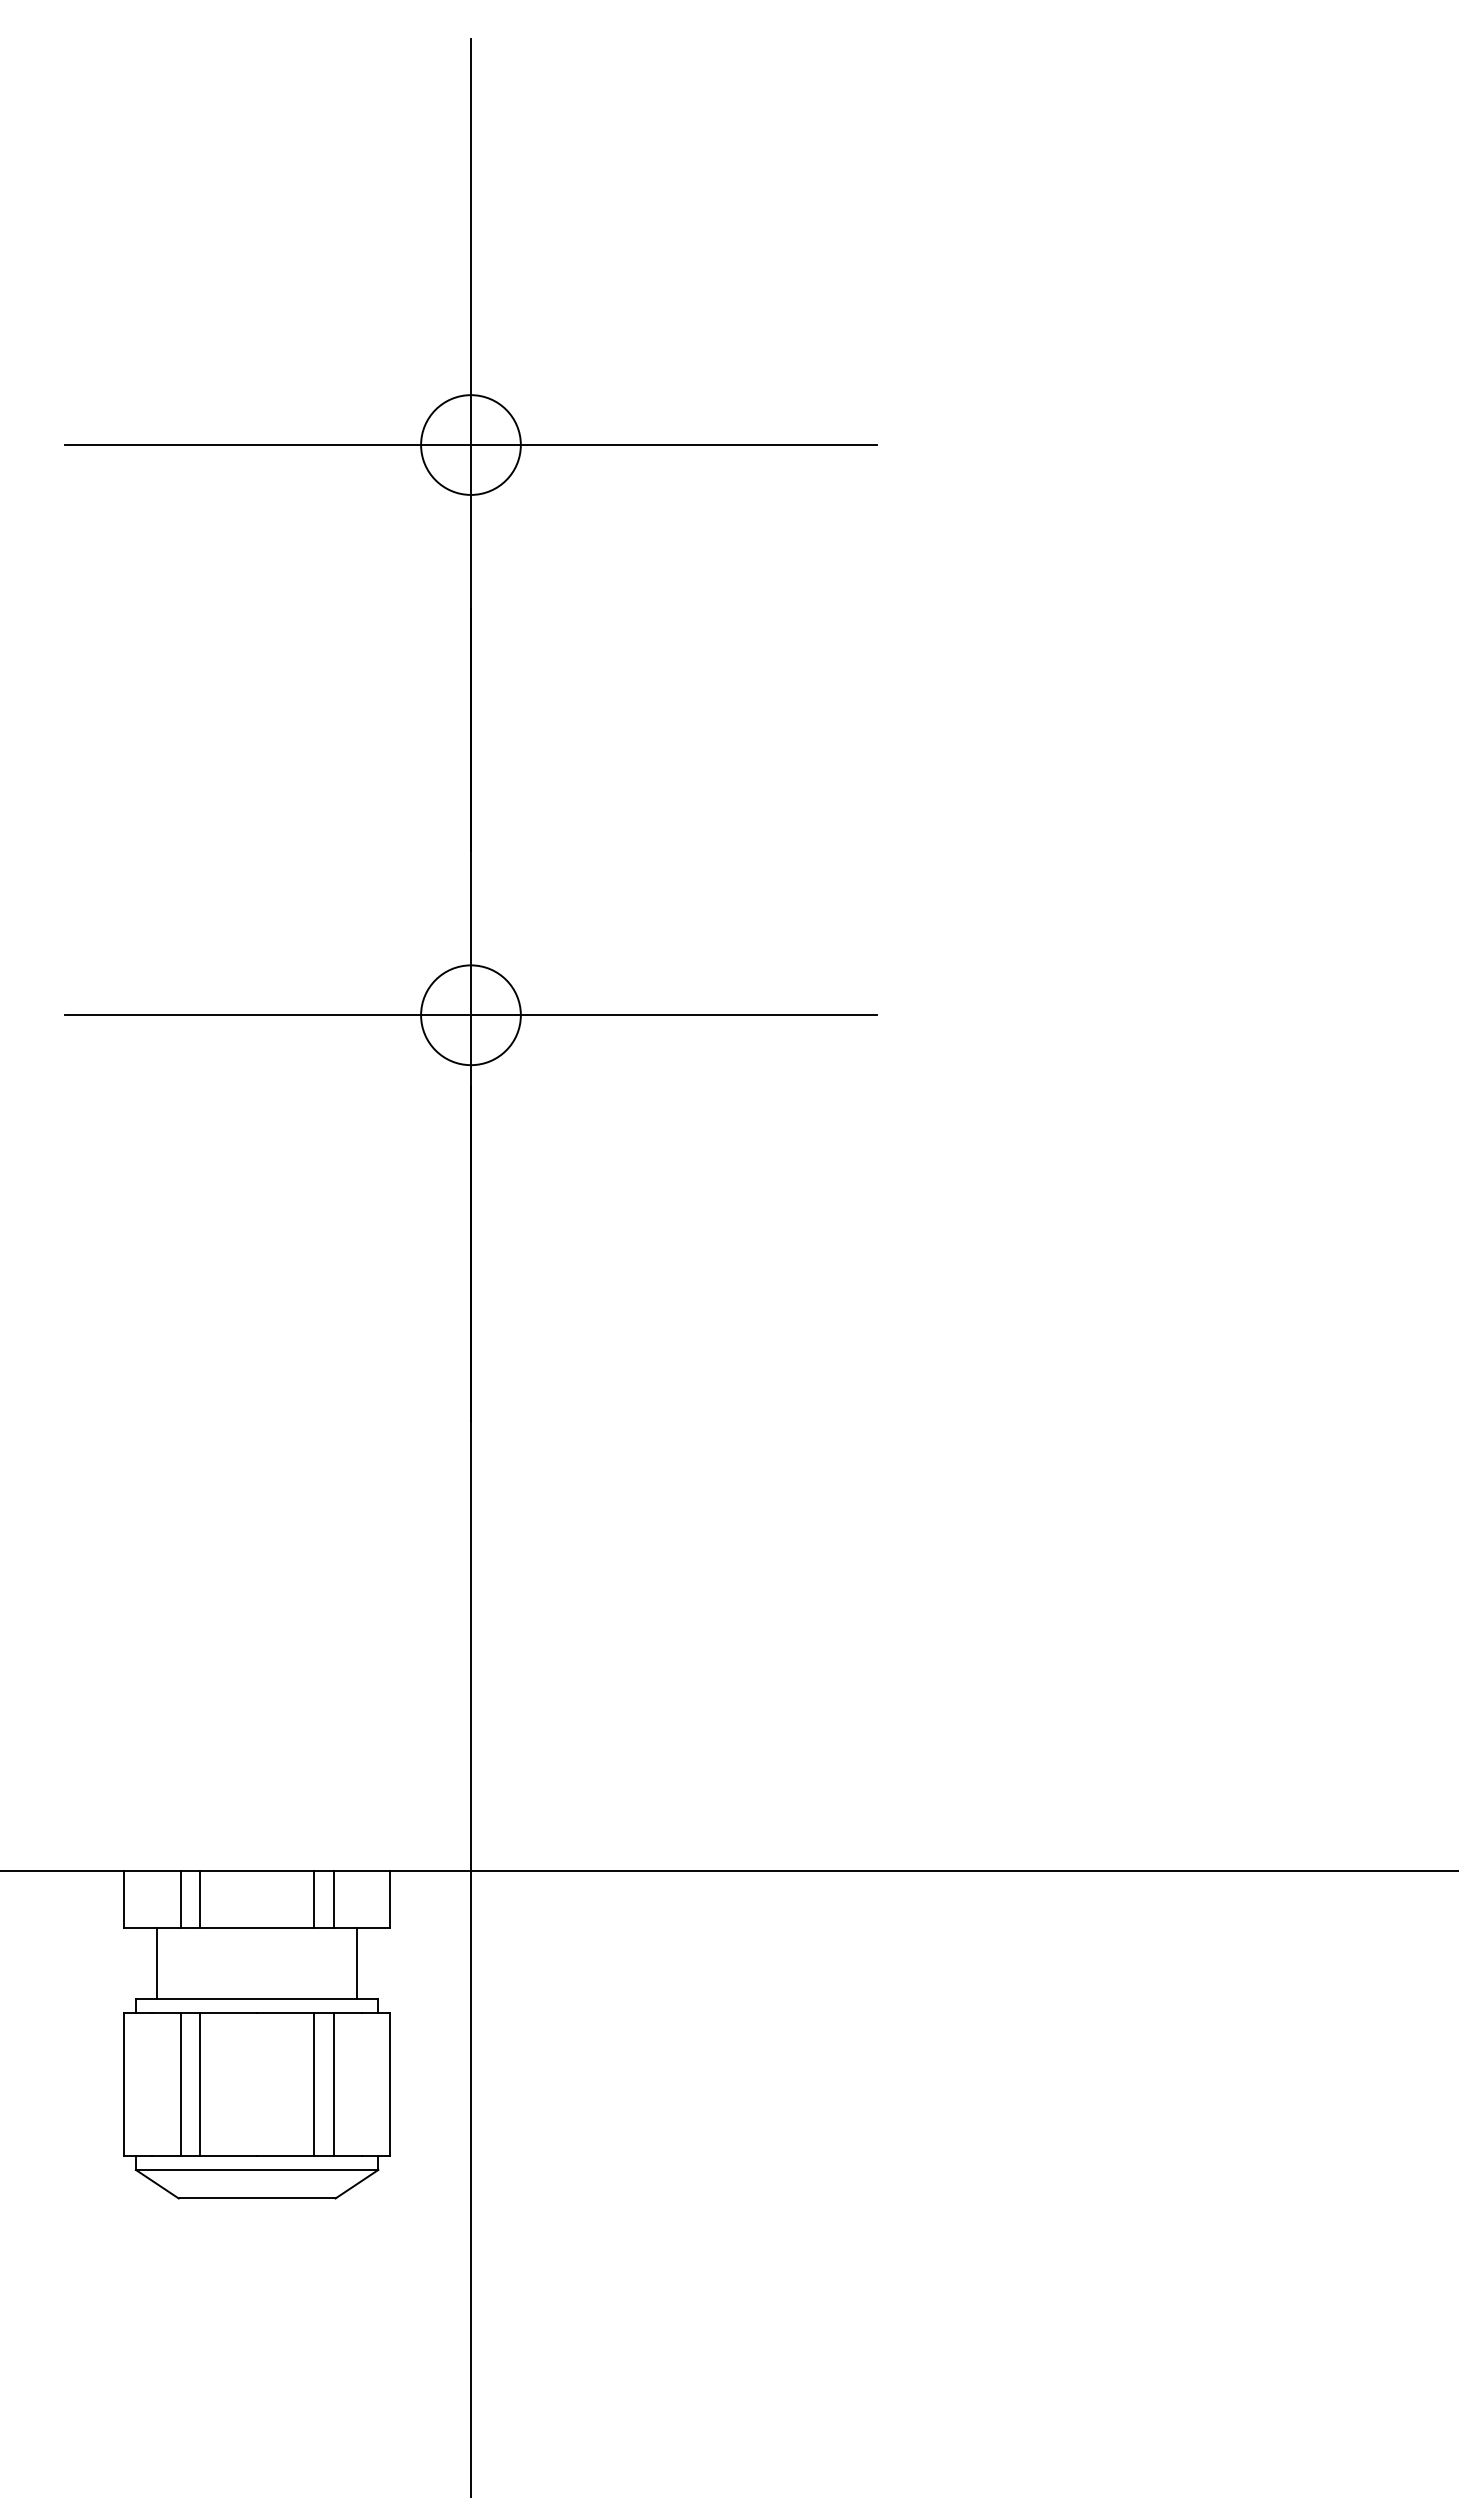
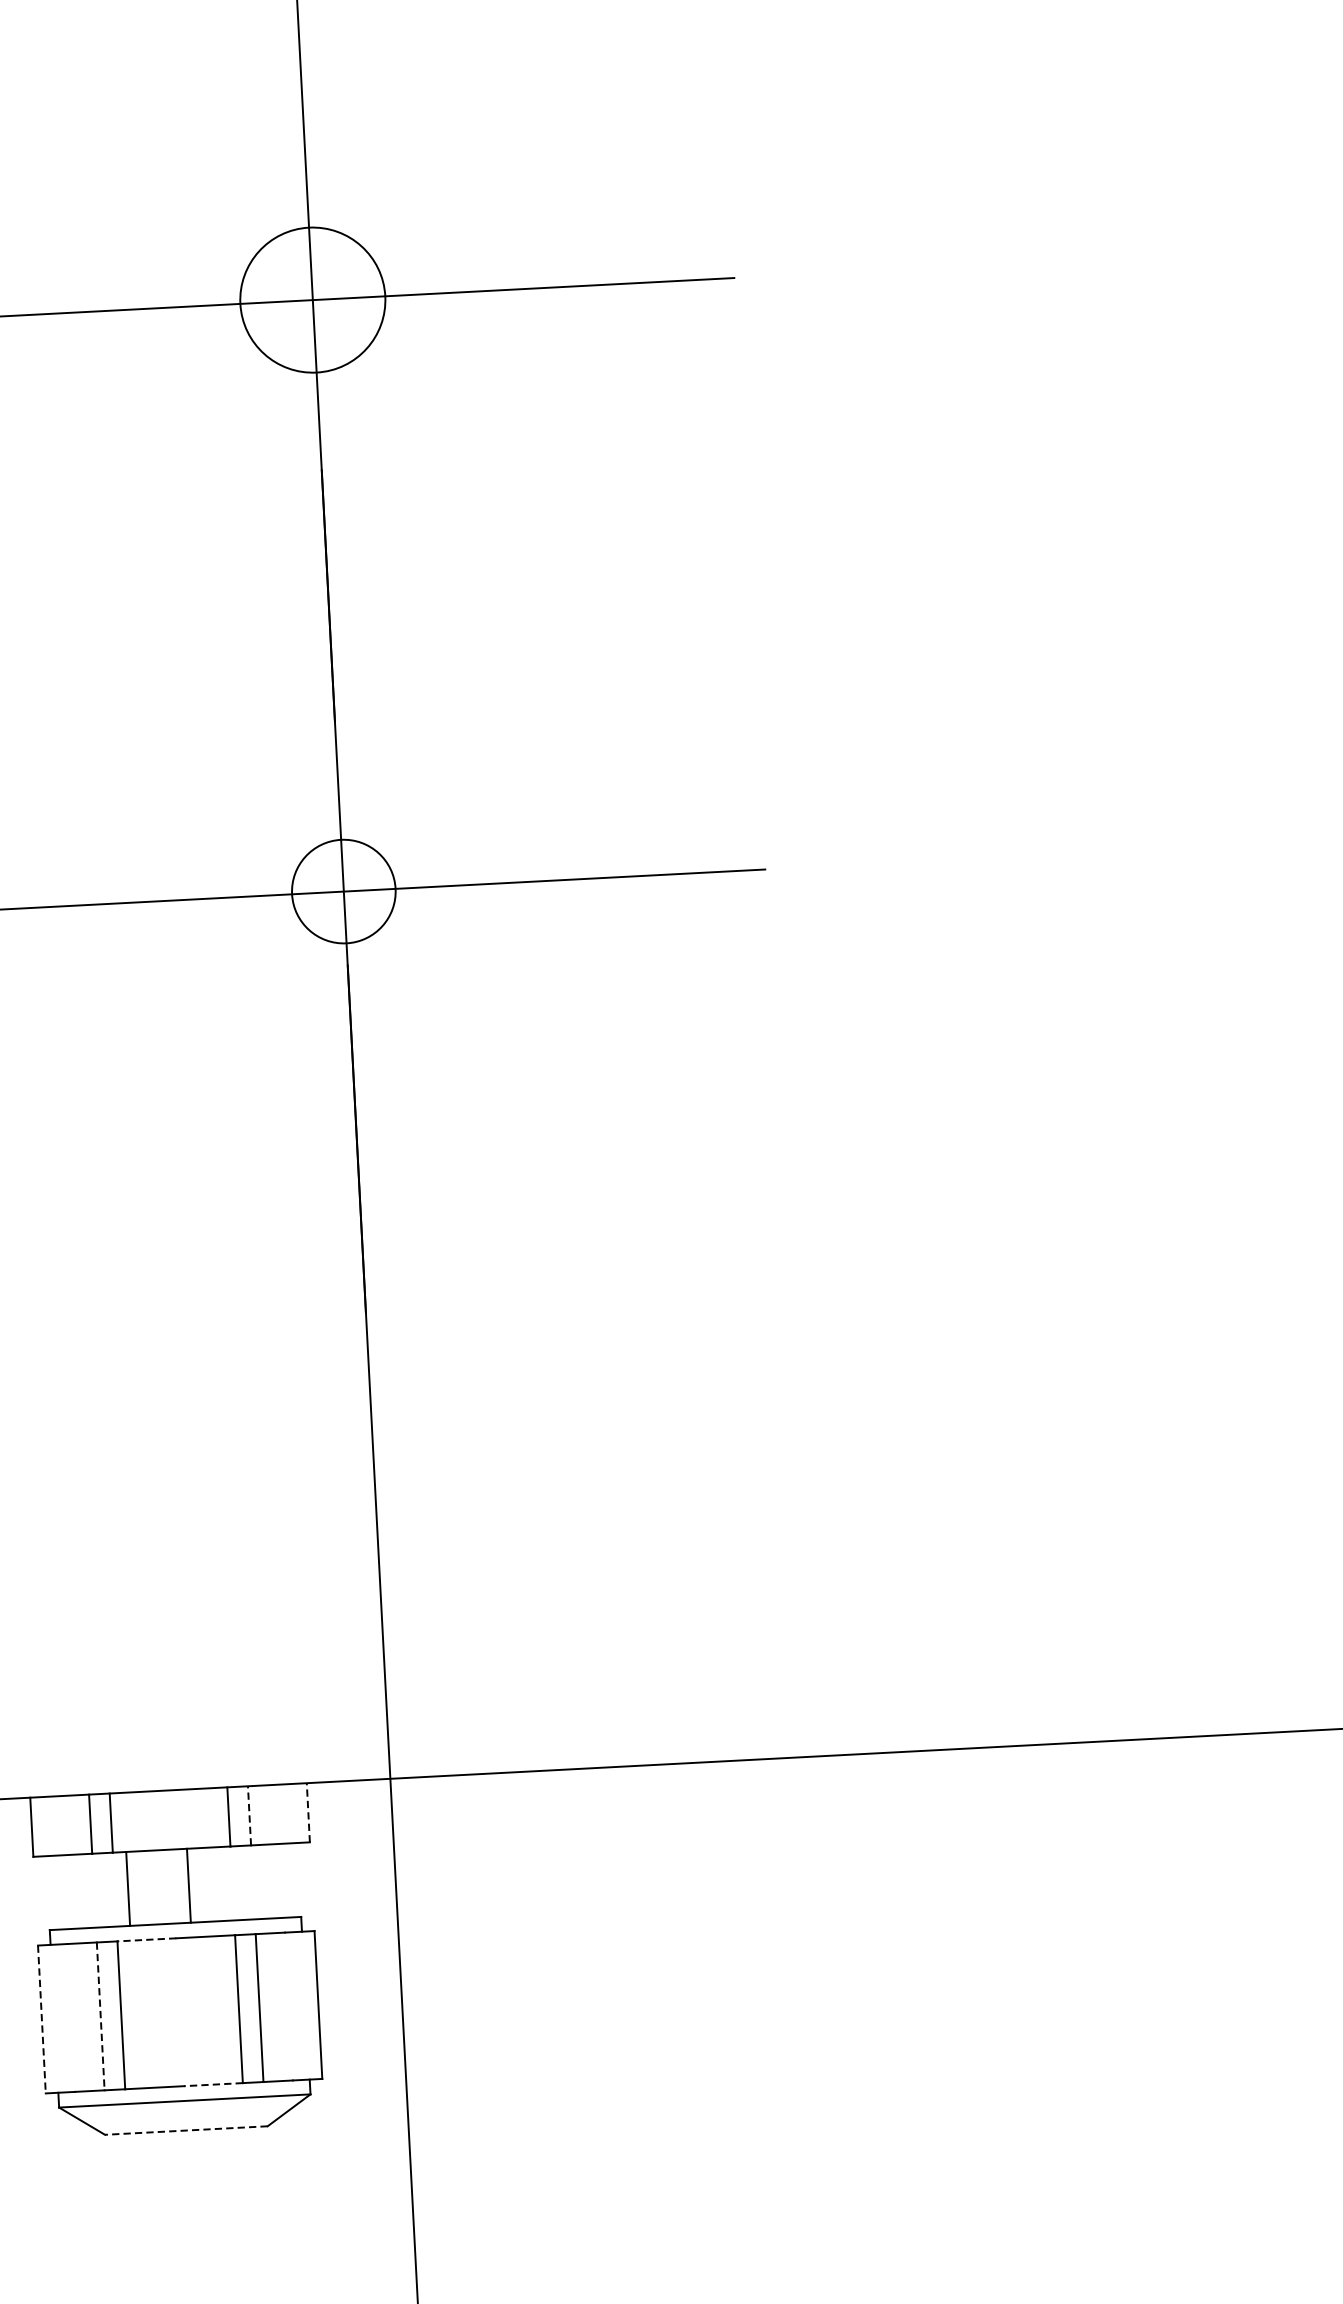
circle: (470, 444) -> (312, 299), size x1.4
line: (333, 1899) -> (249, 1816), solid -> dashed
line: (390, 1899) -> (308, 1813), solid -> dashed
line: (157, 1962) -> (128, 1888), moved
line: (356, 1962) -> (188, 1884), moved
line: (228, 2013) -> (146, 1940), solid -> dashed
line: (123, 2084) -> (41, 2019), solid -> dashed
line: (180, 2084) -> (100, 2016), solid -> dashed
line: (285, 2155) -> (213, 2084), solid -> dashed
line: (256, 2198) -> (185, 2130), solid -> dashed

